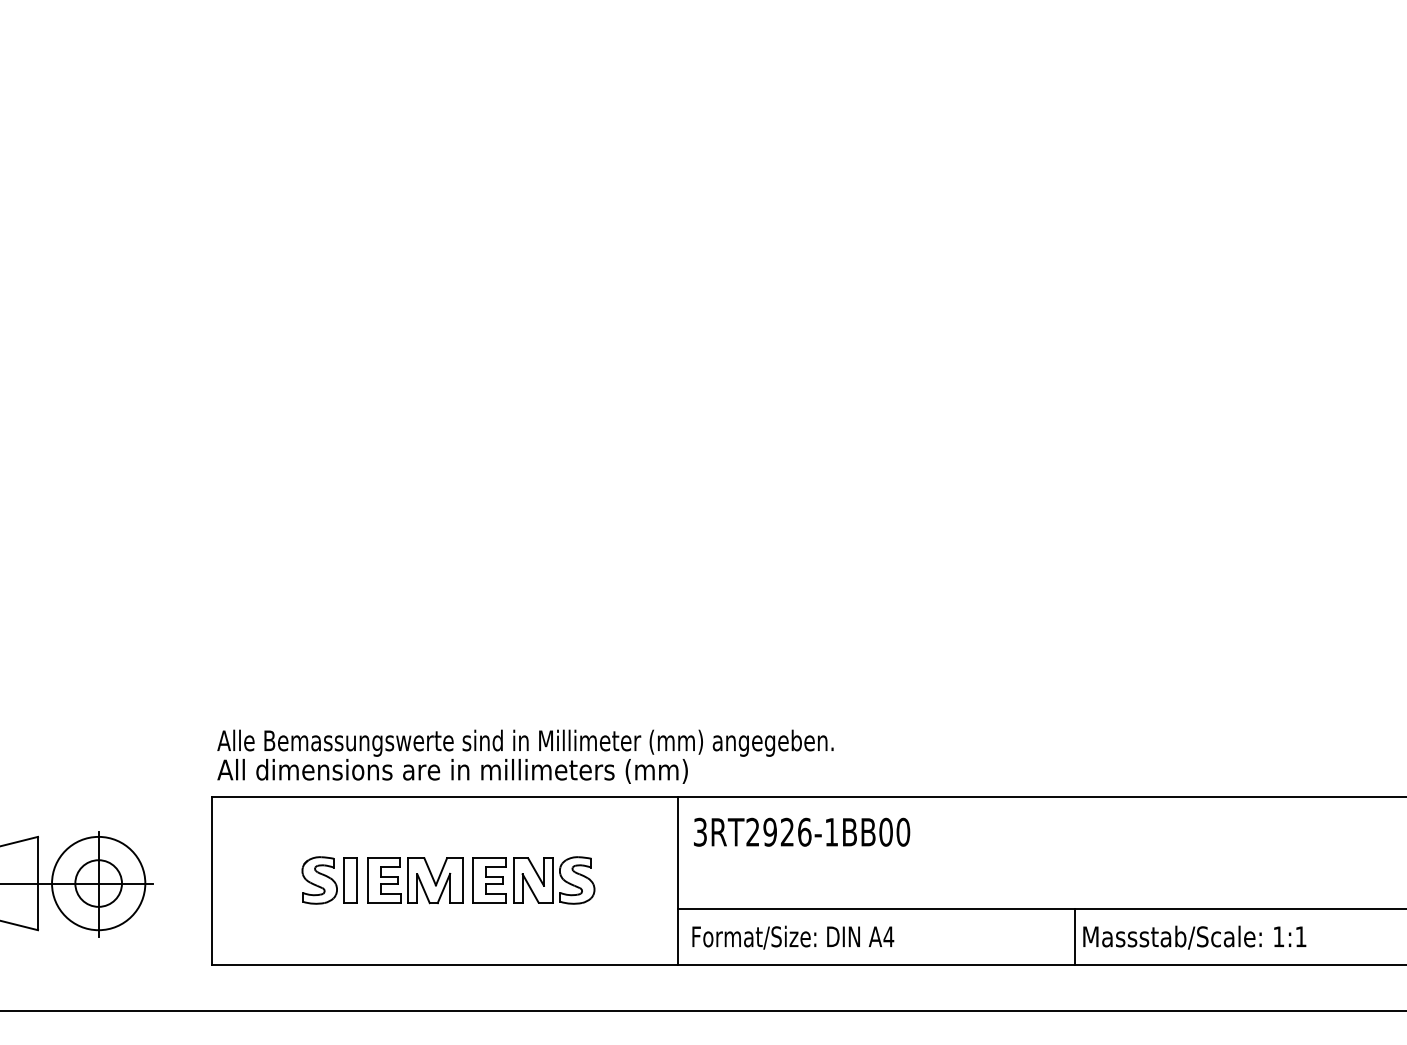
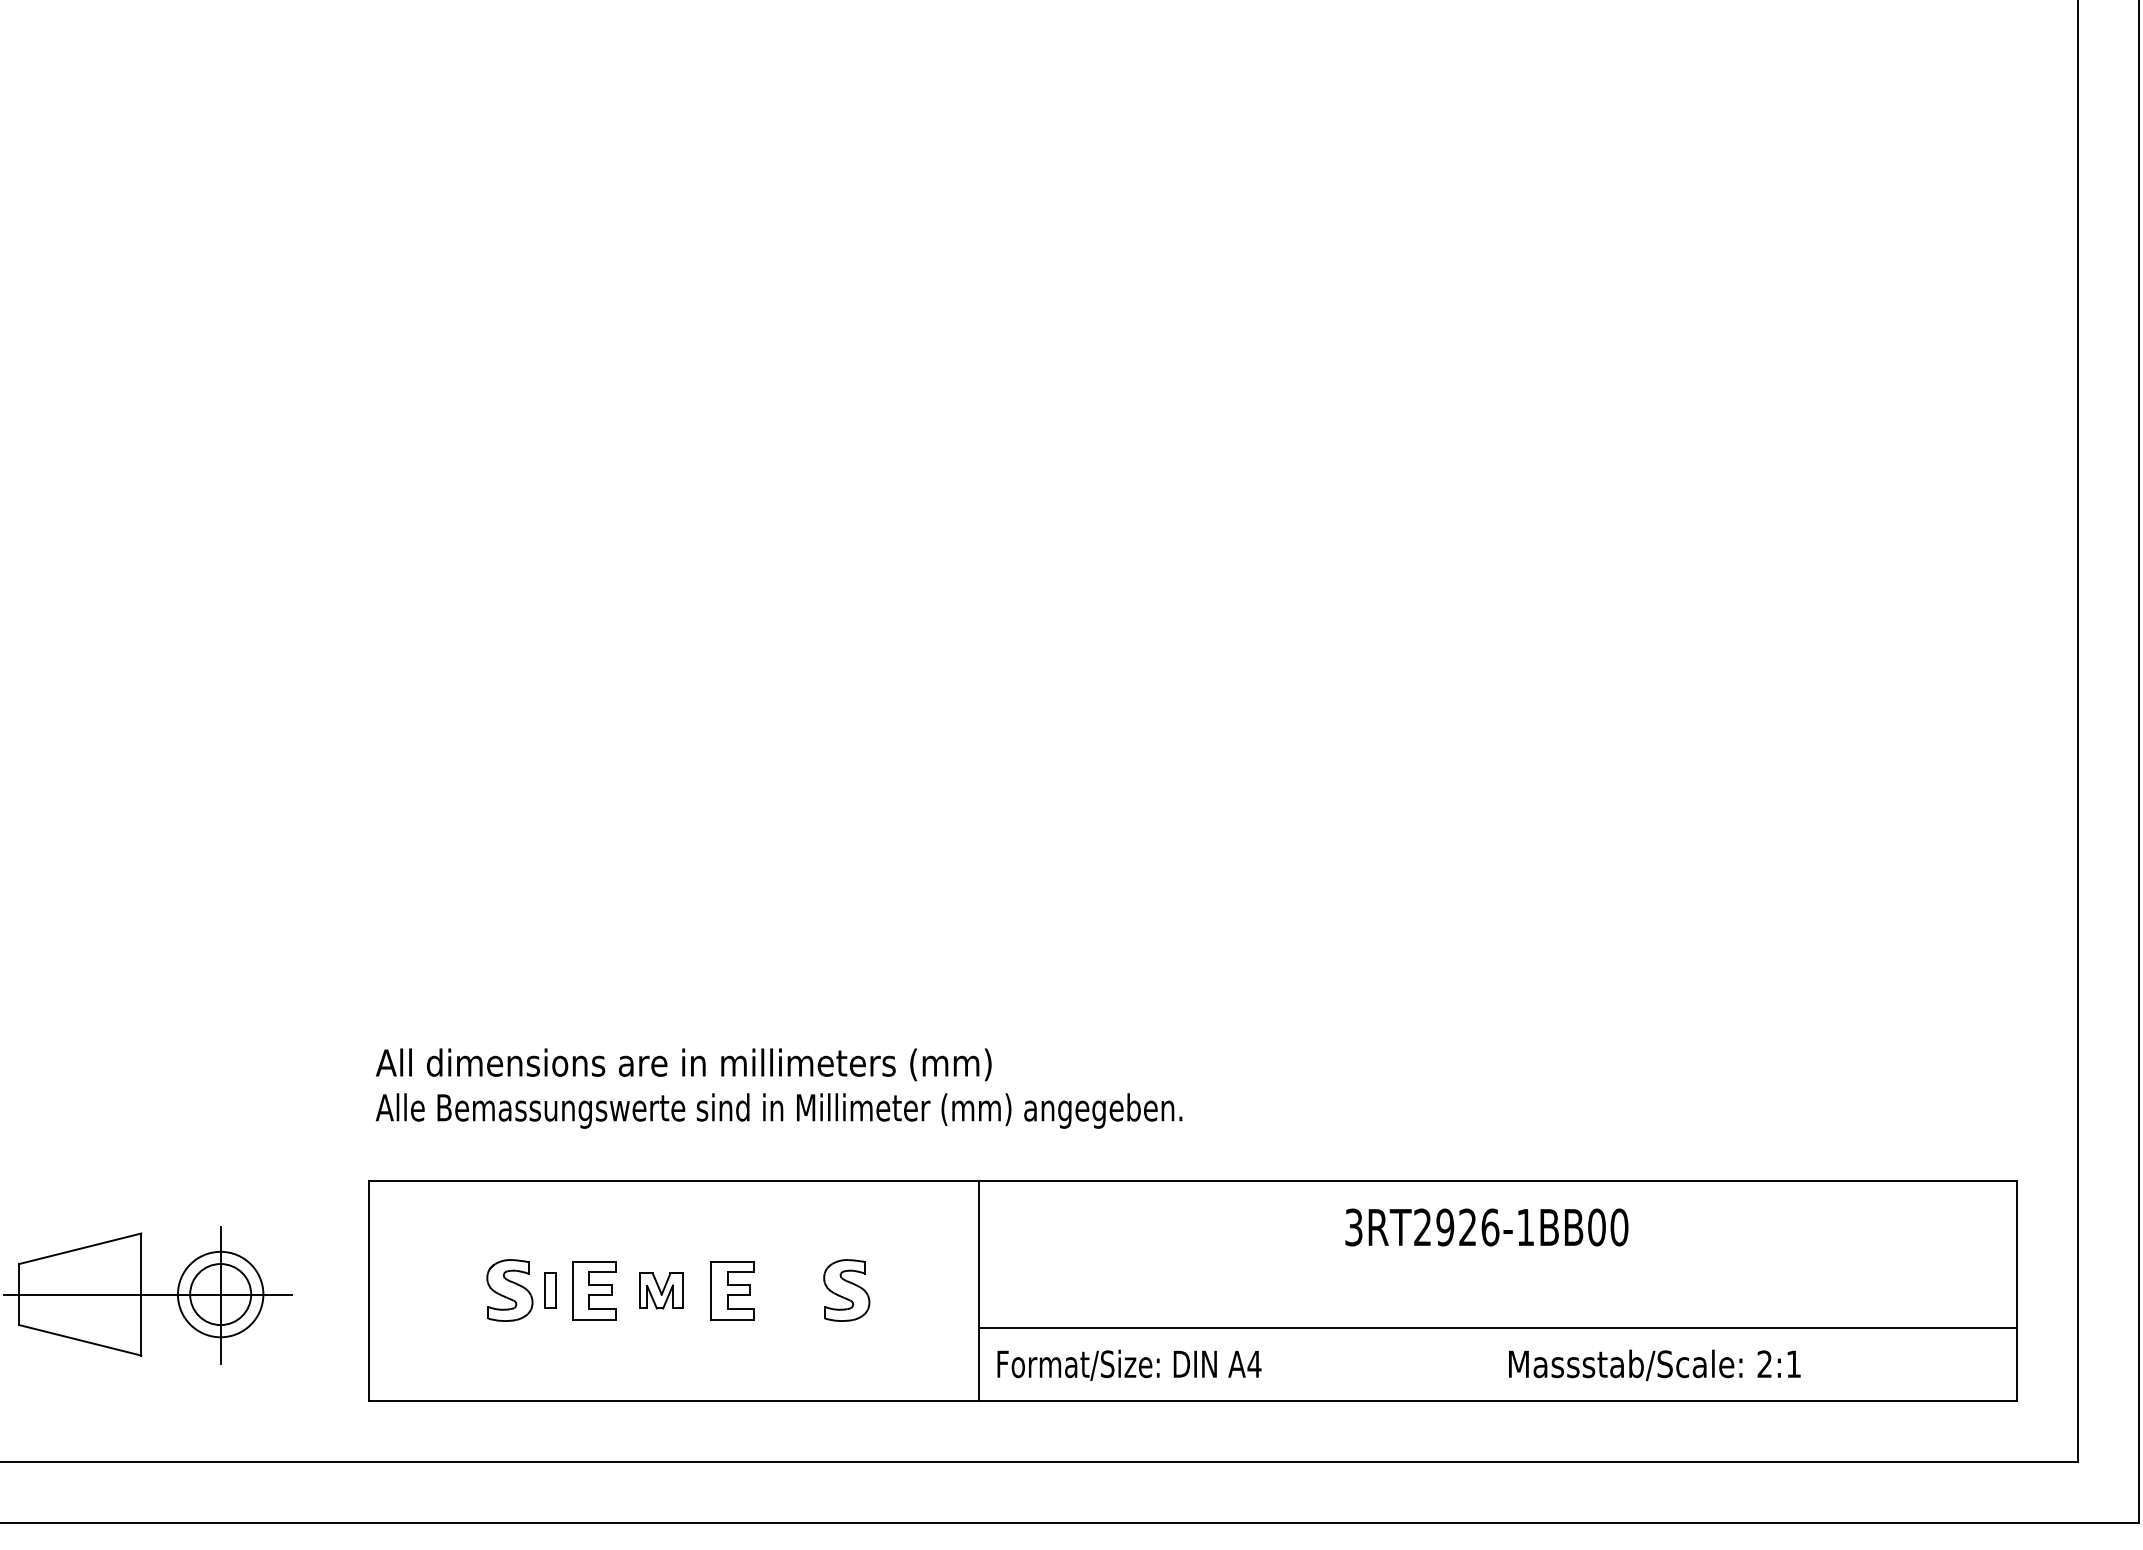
text: (452, 771) -> (683, 1064), moved
text: (801, 832) -> (1486, 1227), moved
part: (350, 880) -> (550, 1290), size x0.6
part: (435, 880) -> (661, 1290), size x0.6
part: (533, 880) -> (789, 1290), removed
circle: (98, 883) -> (220, 1294), size x0.7
line: (1074, 936) -> (1497, 1363), removed
text: (1278, 936) -> (1764, 1363), 1:1 -> 2:1

